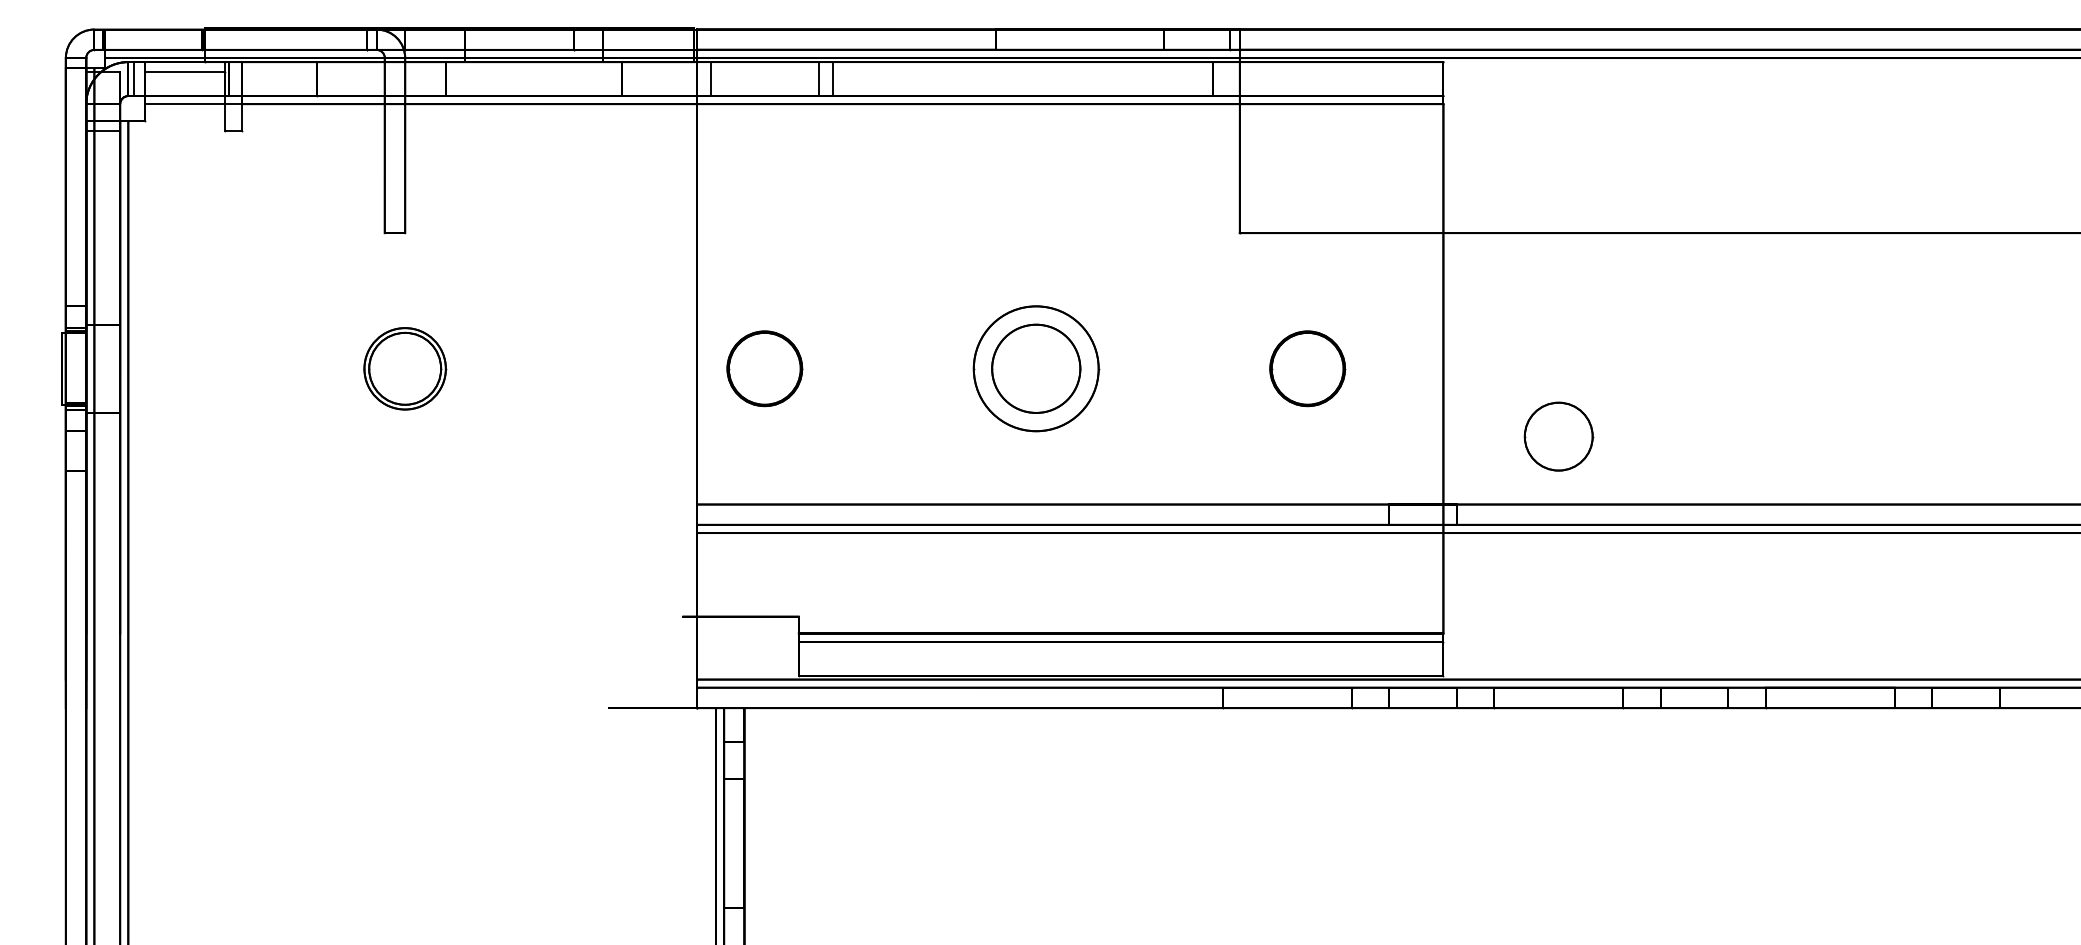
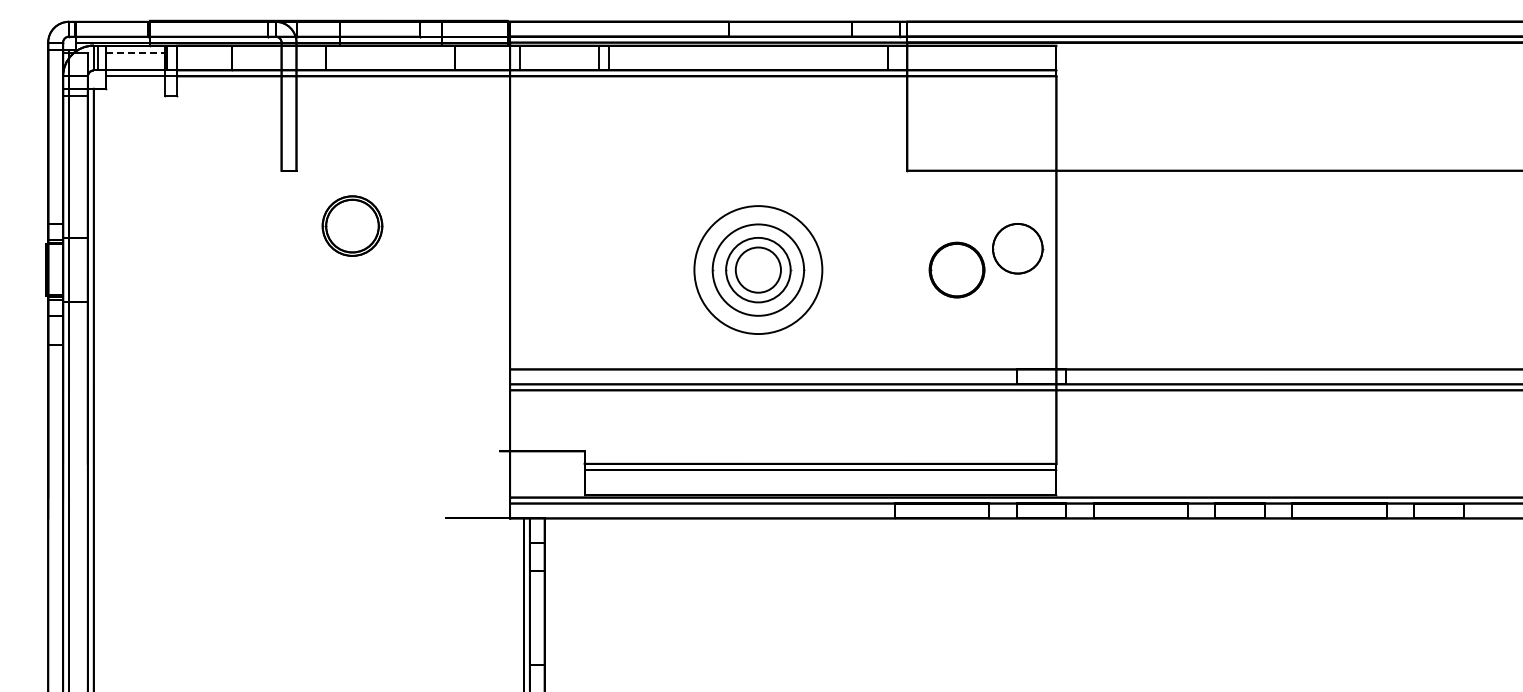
line: (186, 72) -> (136, 53), solid -> dashed
part: (405, 367) -> (352, 225), moved
part: (764, 367) -> (559, 269), removed
circle: (1036, 367) -> (758, 269), size x0.7
circle: (1036, 367) -> (758, 269), size x1.4
part: (1559, 436) -> (1018, 248), moved

